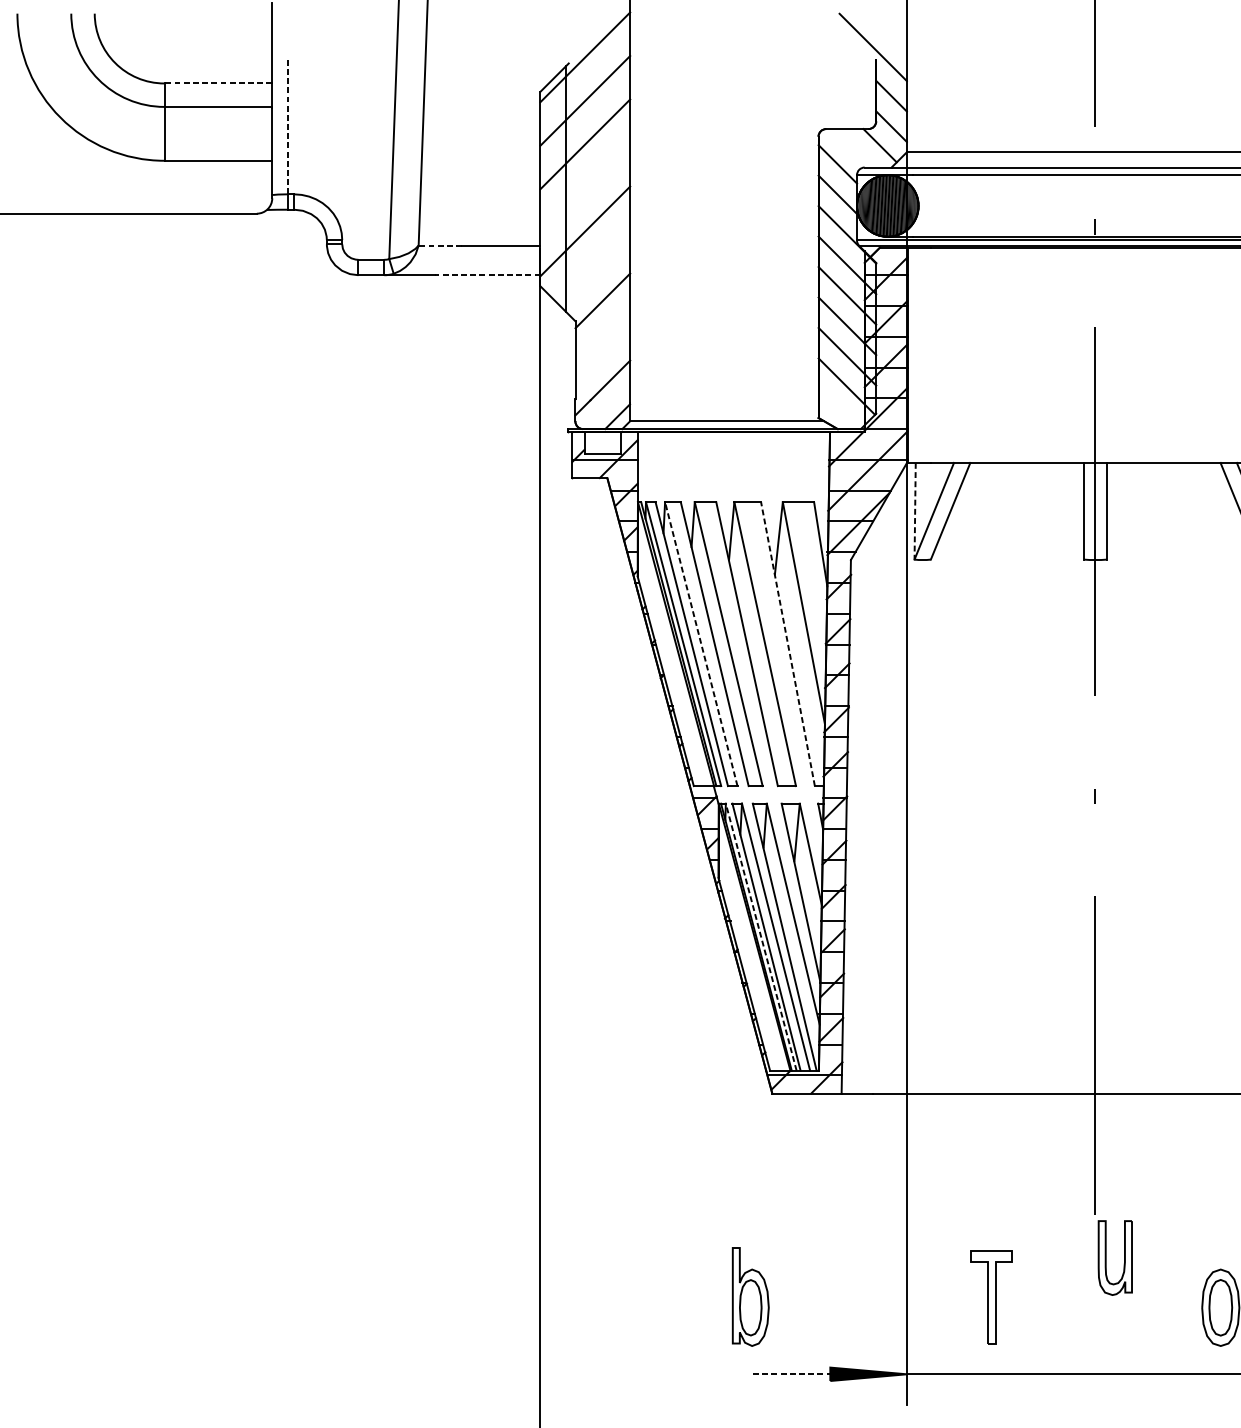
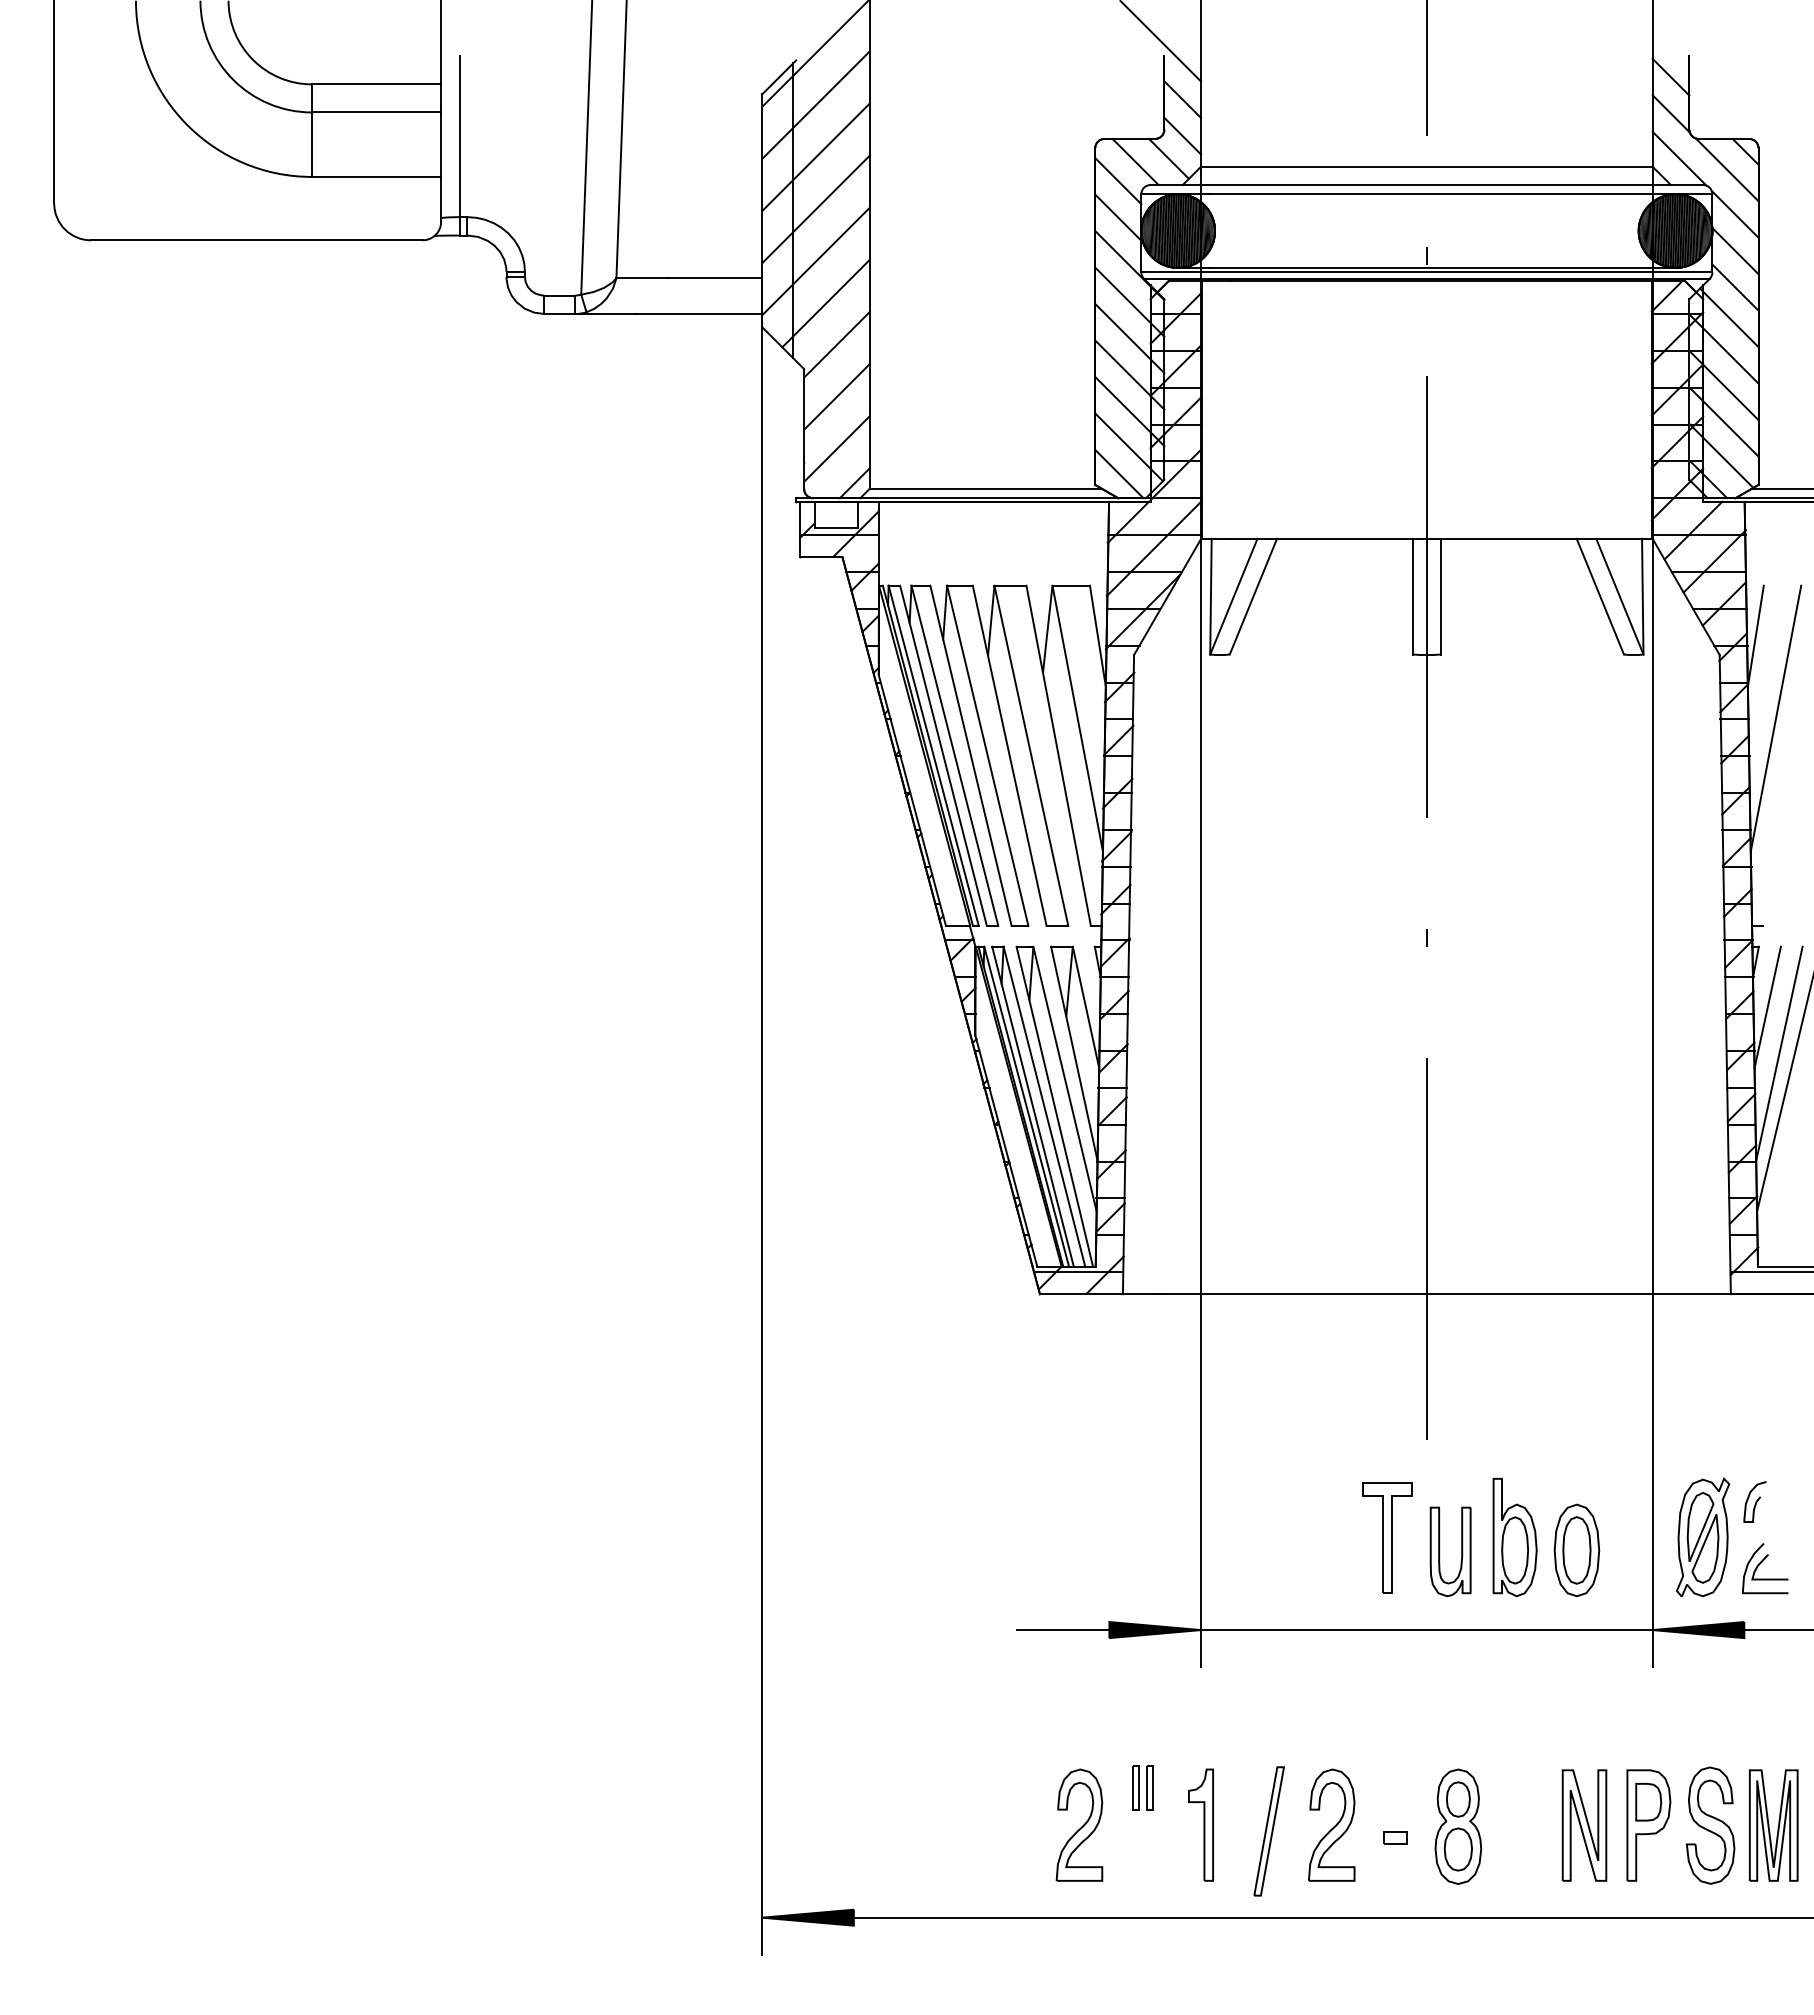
line: (218, 83) -> (376, 84), dashed -> solid
line: (287, 127) -> (459, 136), dashed -> solid
line: (852, 147) -> (1135, 161), added
line: (584, 187) -> (815, 209), added
line: (440, 245) -> (642, 278), dashed -> solid
line: (593, 266) -> (825, 303), added
line: (487, 275) -> (698, 314), dashed -> solid
line: (602, 344) -> (836, 396), added
line: (838, 409) -> (1119, 474), added
line: (914, 511) -> (1210, 596), dashed -> solid
line: (700, 643) -> (954, 755), dashed -> solid
line: (787, 643) -> (1058, 755), dashed -> solid
line: (761, 937) -> (1026, 1106), dashed -> solid
part: (1106, 1257) -> (1440, 1551), moved
part: (750, 1296) -> (1514, 1537), moved
part: (991, 1296) -> (1387, 1537), moved
line: (792, 1374) -> (1063, 1630), dashed -> solid

